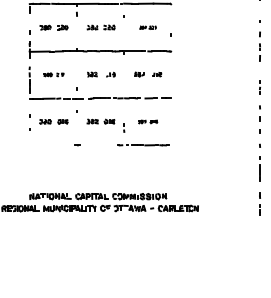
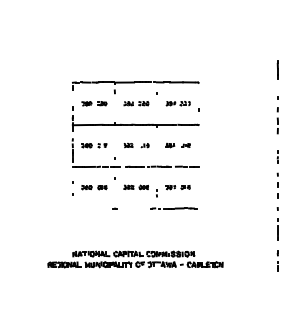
part: (147, 27) -> (177, 103), size x1.67
part: (54, 74) -> (94, 145), size x1.43
part: (147, 121) -> (177, 187), size x1.43

